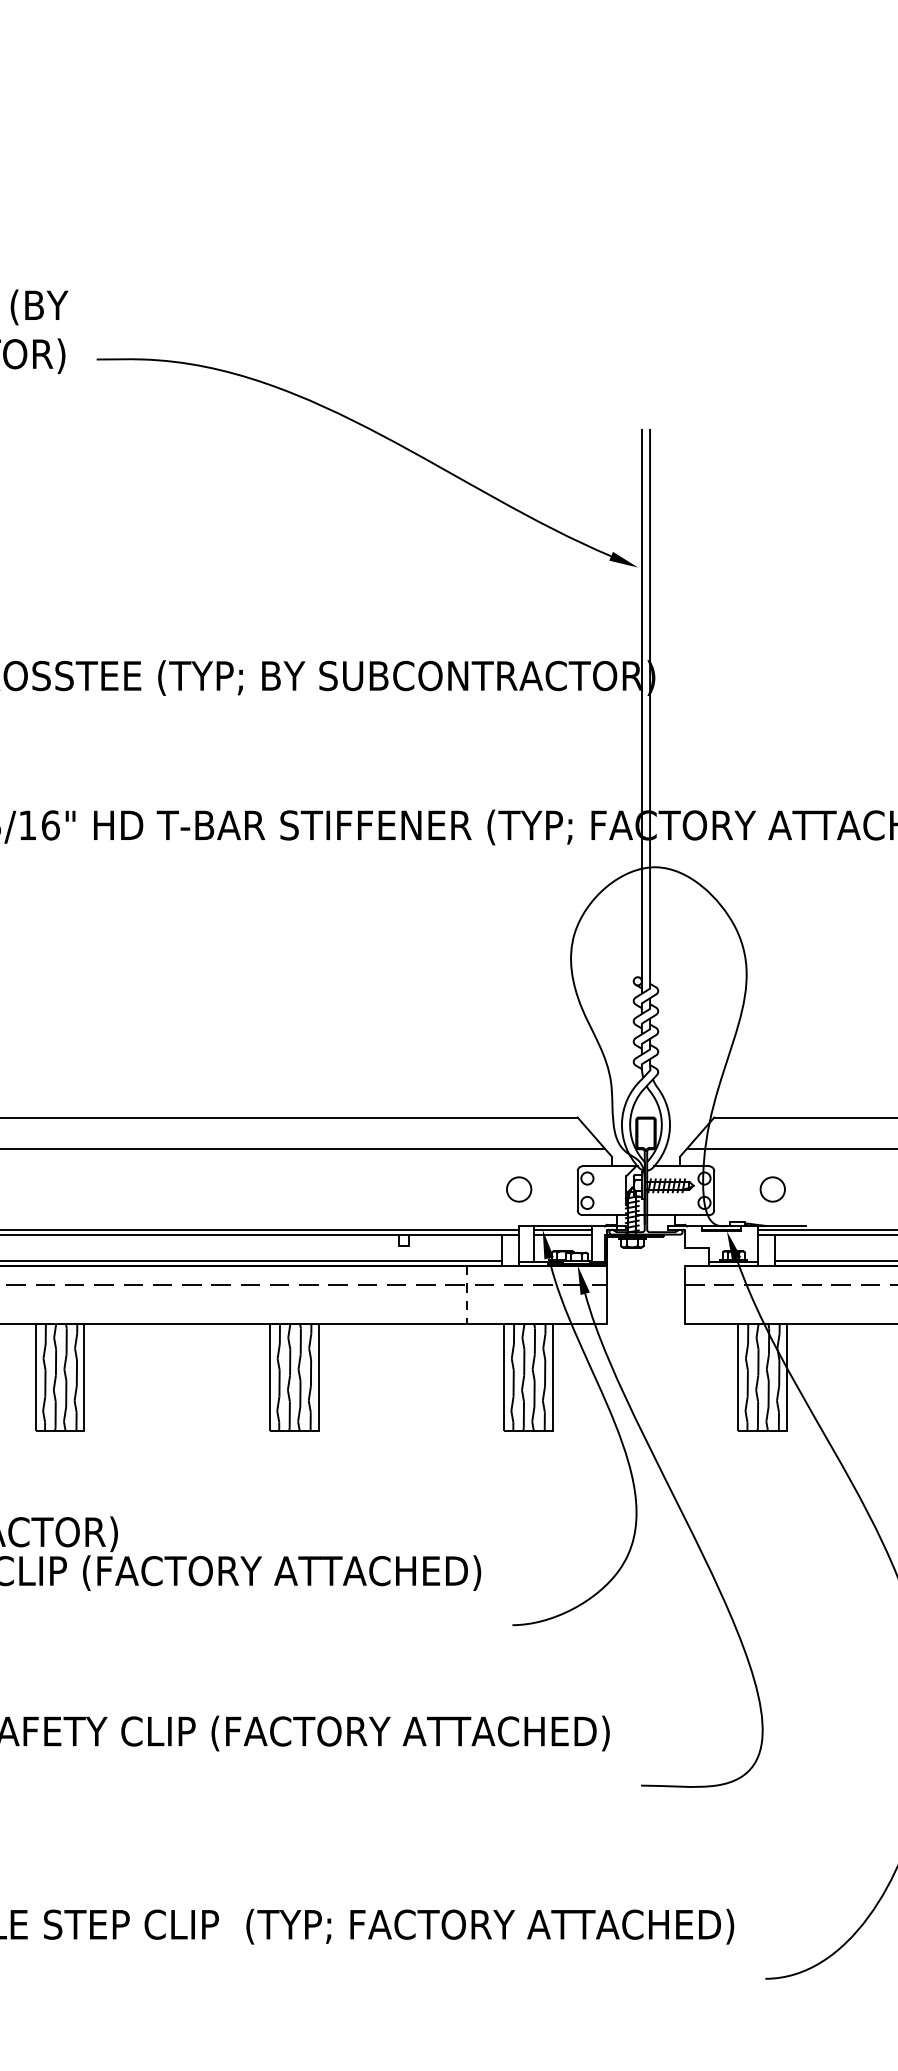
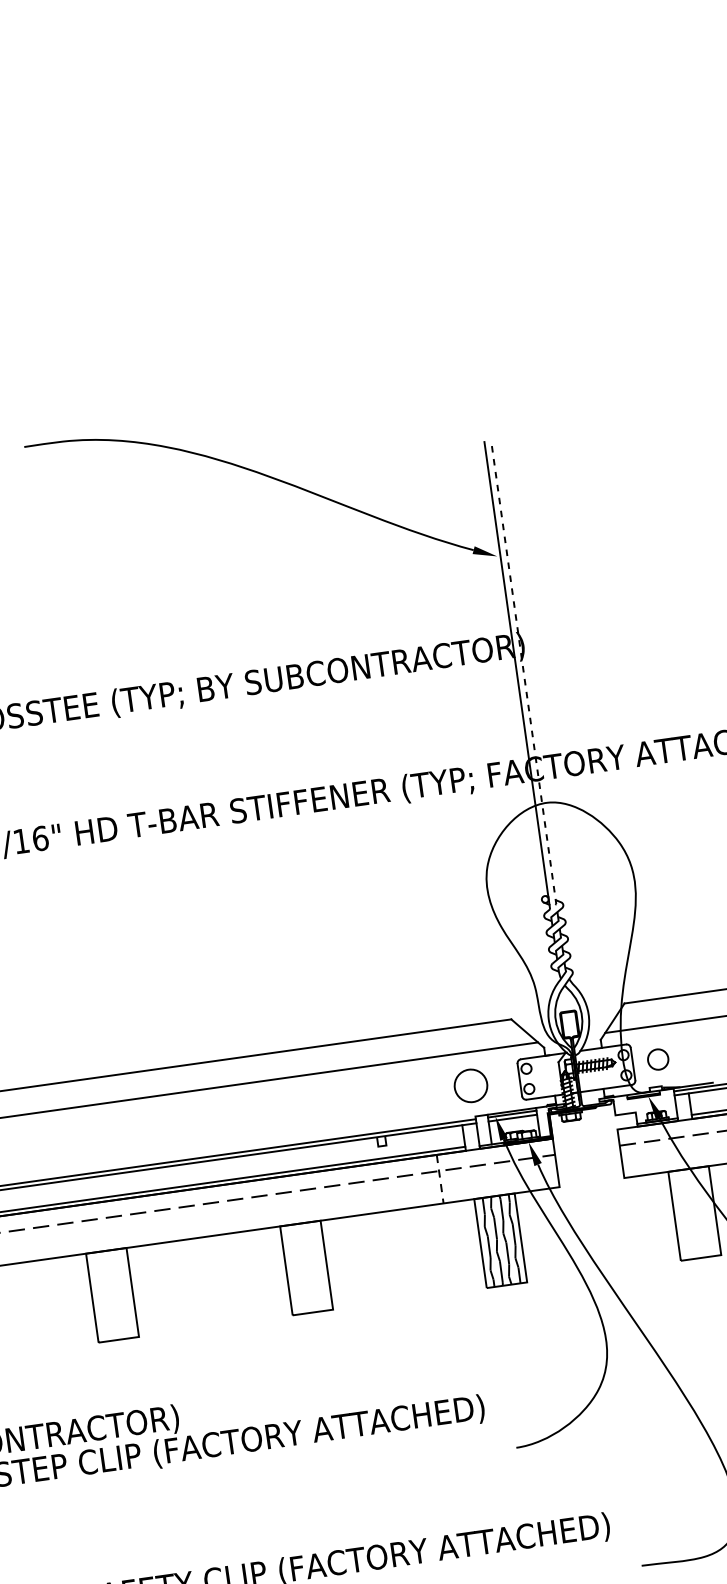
line: (650, 717) -> (525, 679), solid -> dashed
circle: (519, 1189) -> (471, 1085), size x1.6
circle: (772, 1189) -> (657, 1059), moved
hatch: (60, 1377) -> (112, 1295), removed
hatch: (294, 1377) -> (306, 1267), removed
hatch: (762, 1377) -> (694, 1213), removed

